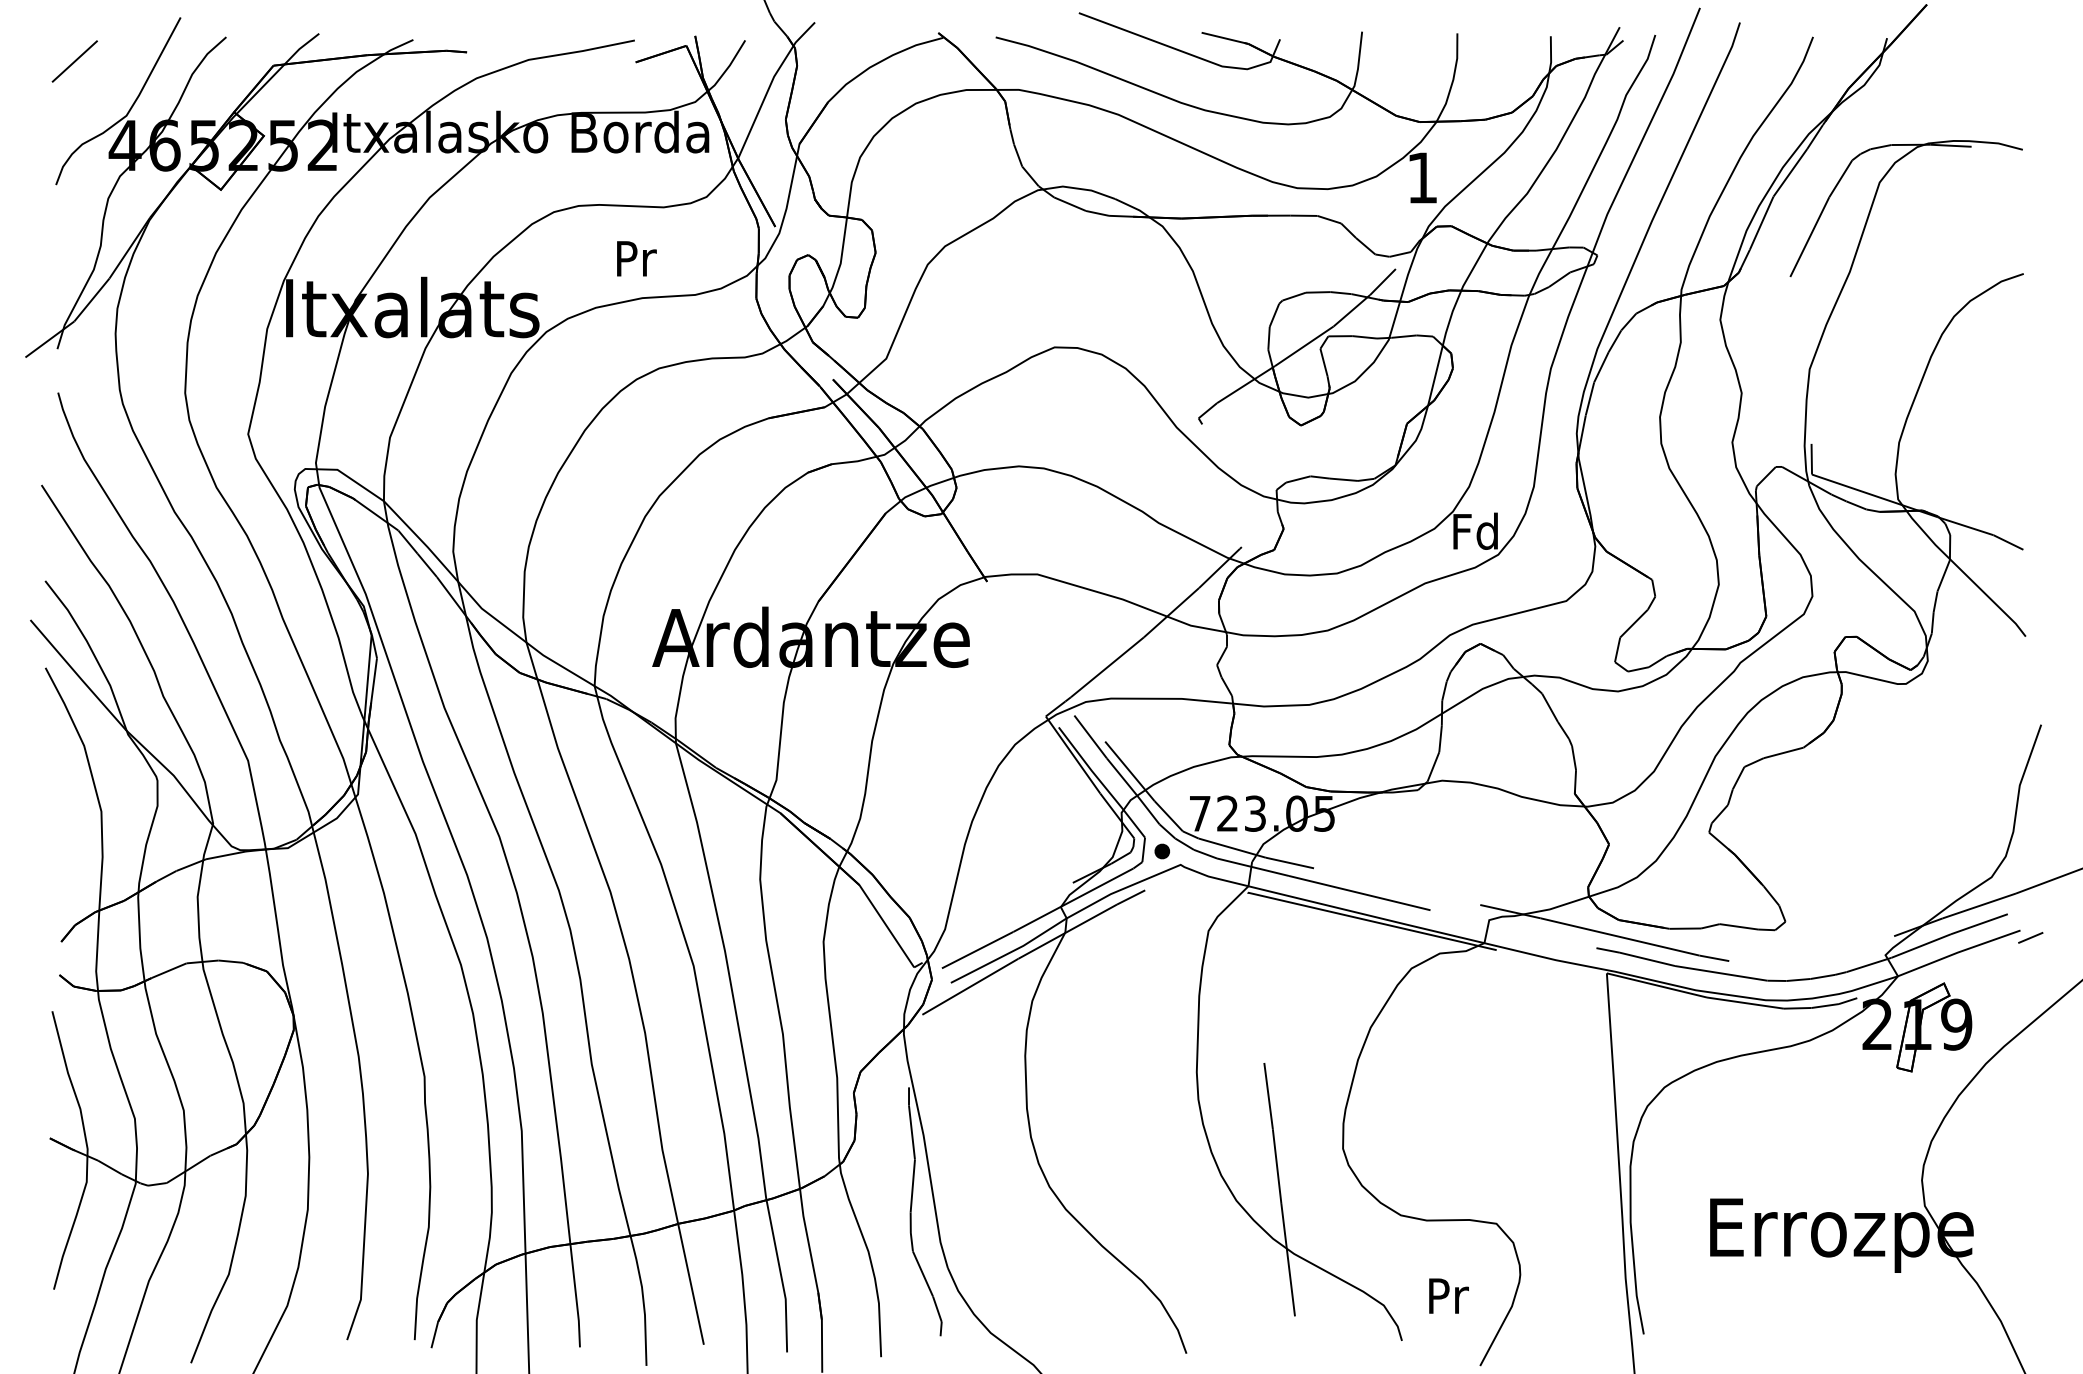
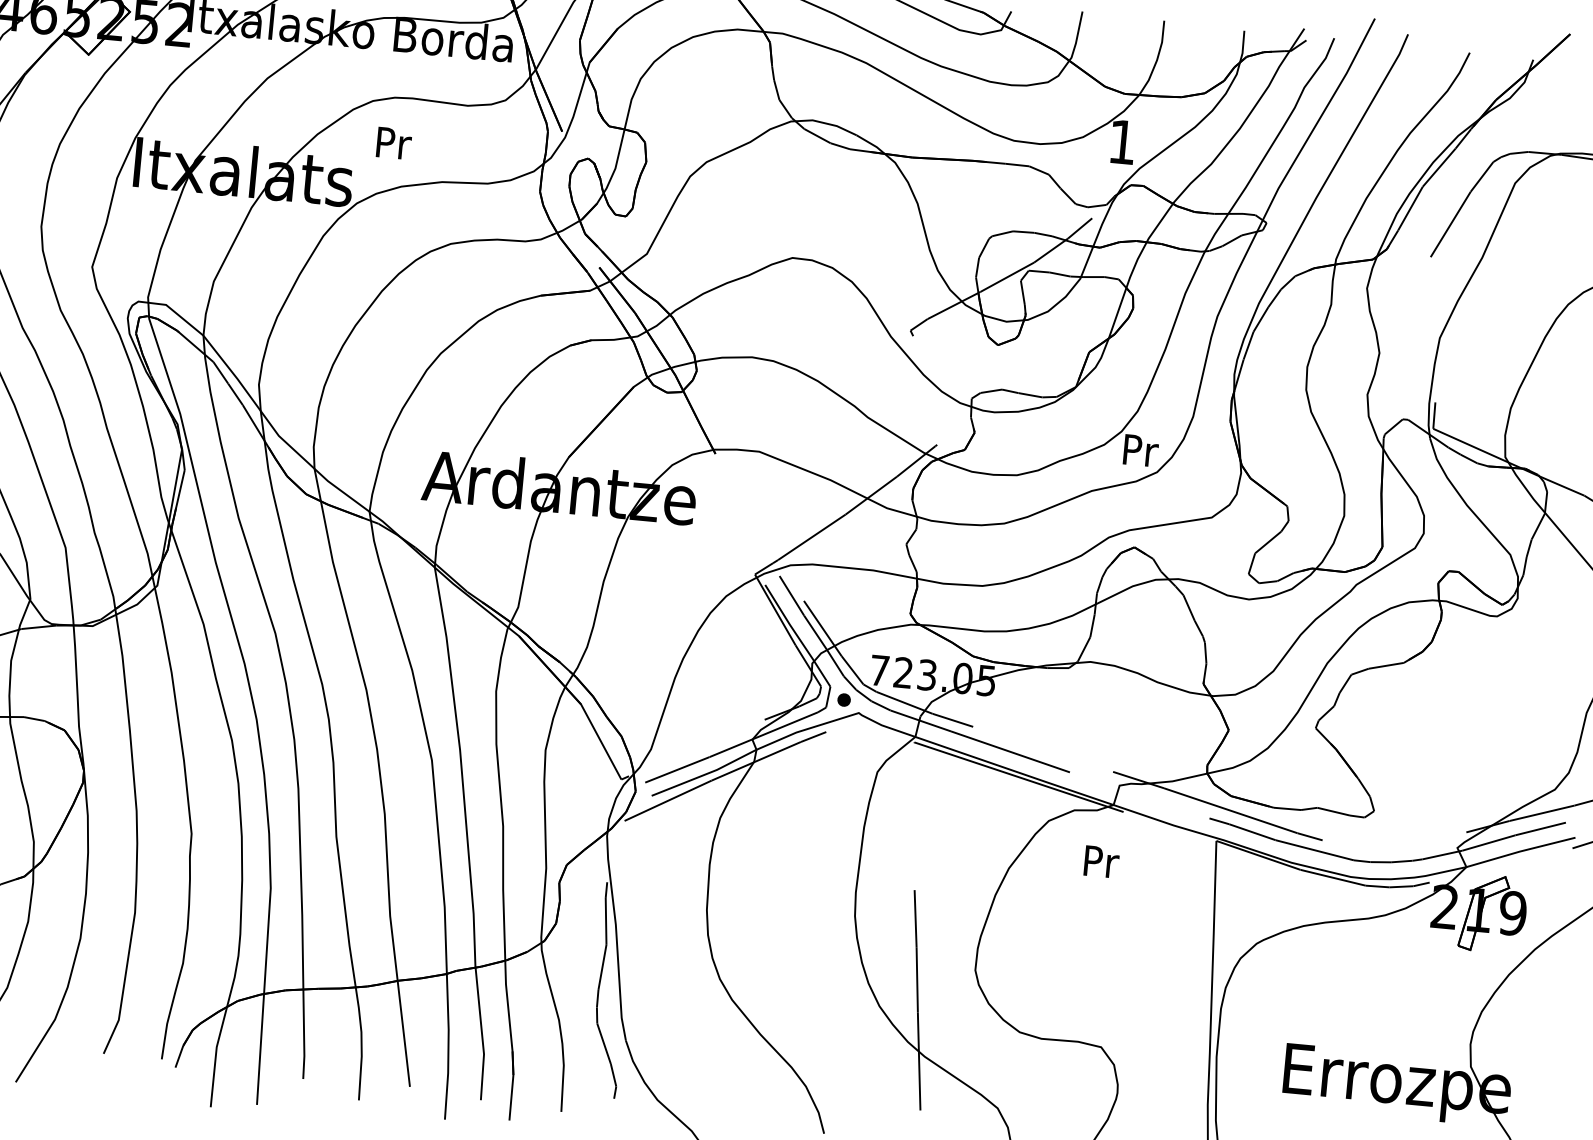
text: (636, 258) -> (393, 143), moved
text: (1475, 530) -> (1139, 449), Fd -> Pr
text: (1448, 1295) -> (1101, 861), moved

